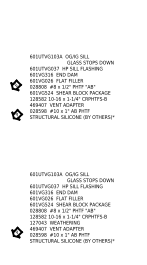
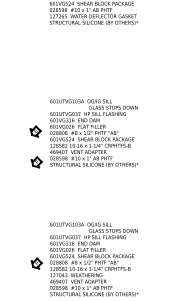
part: (16, 232) -> (36, 263), moved

